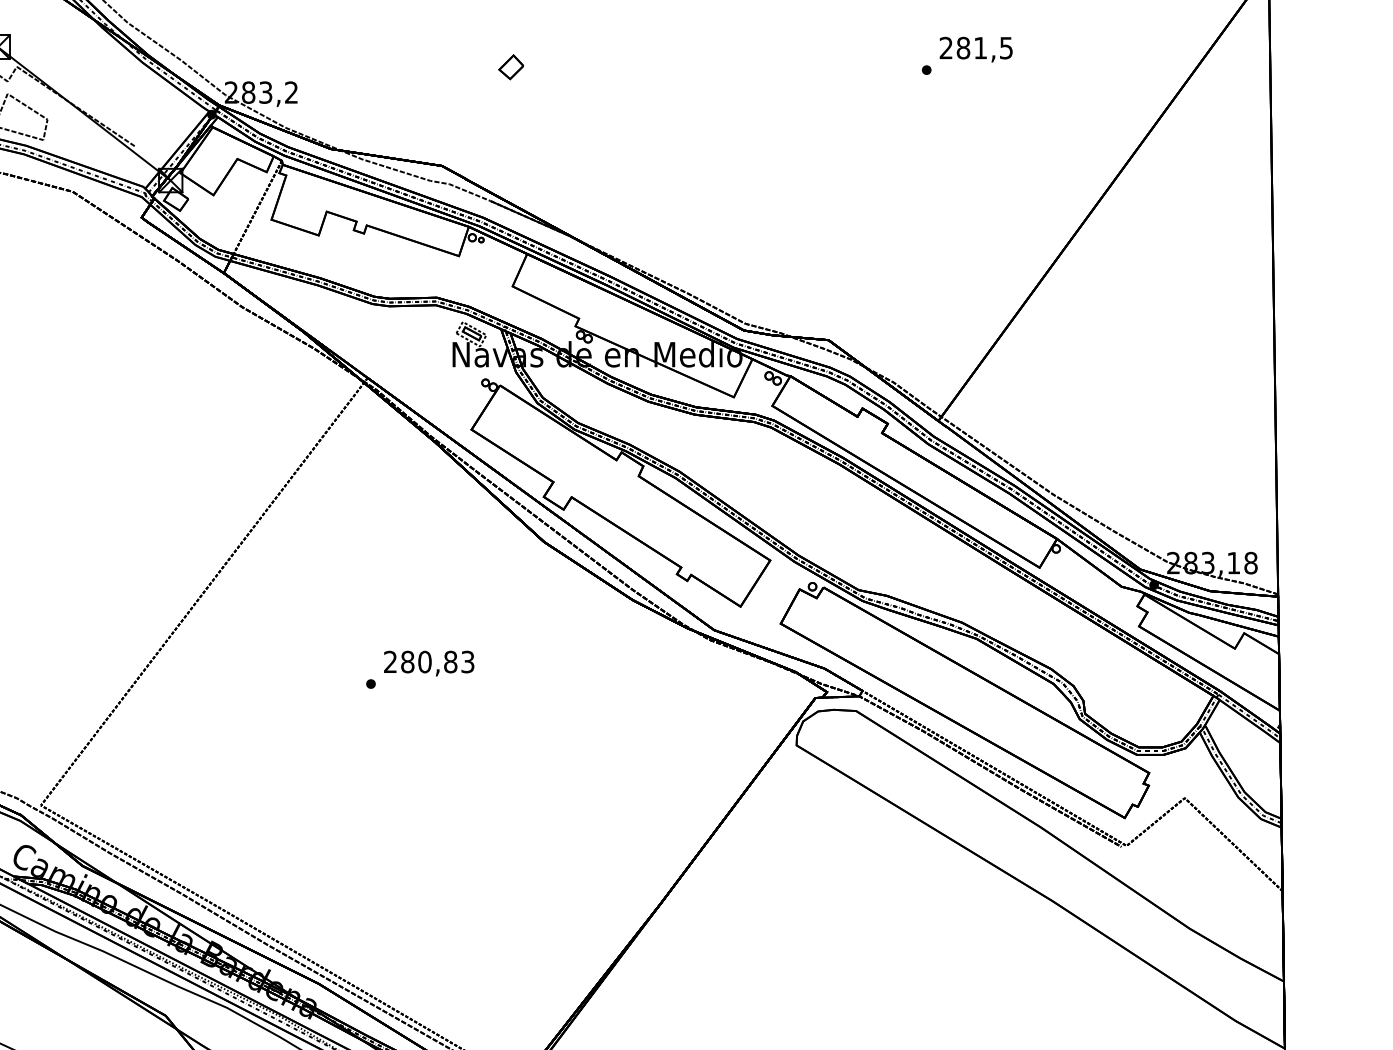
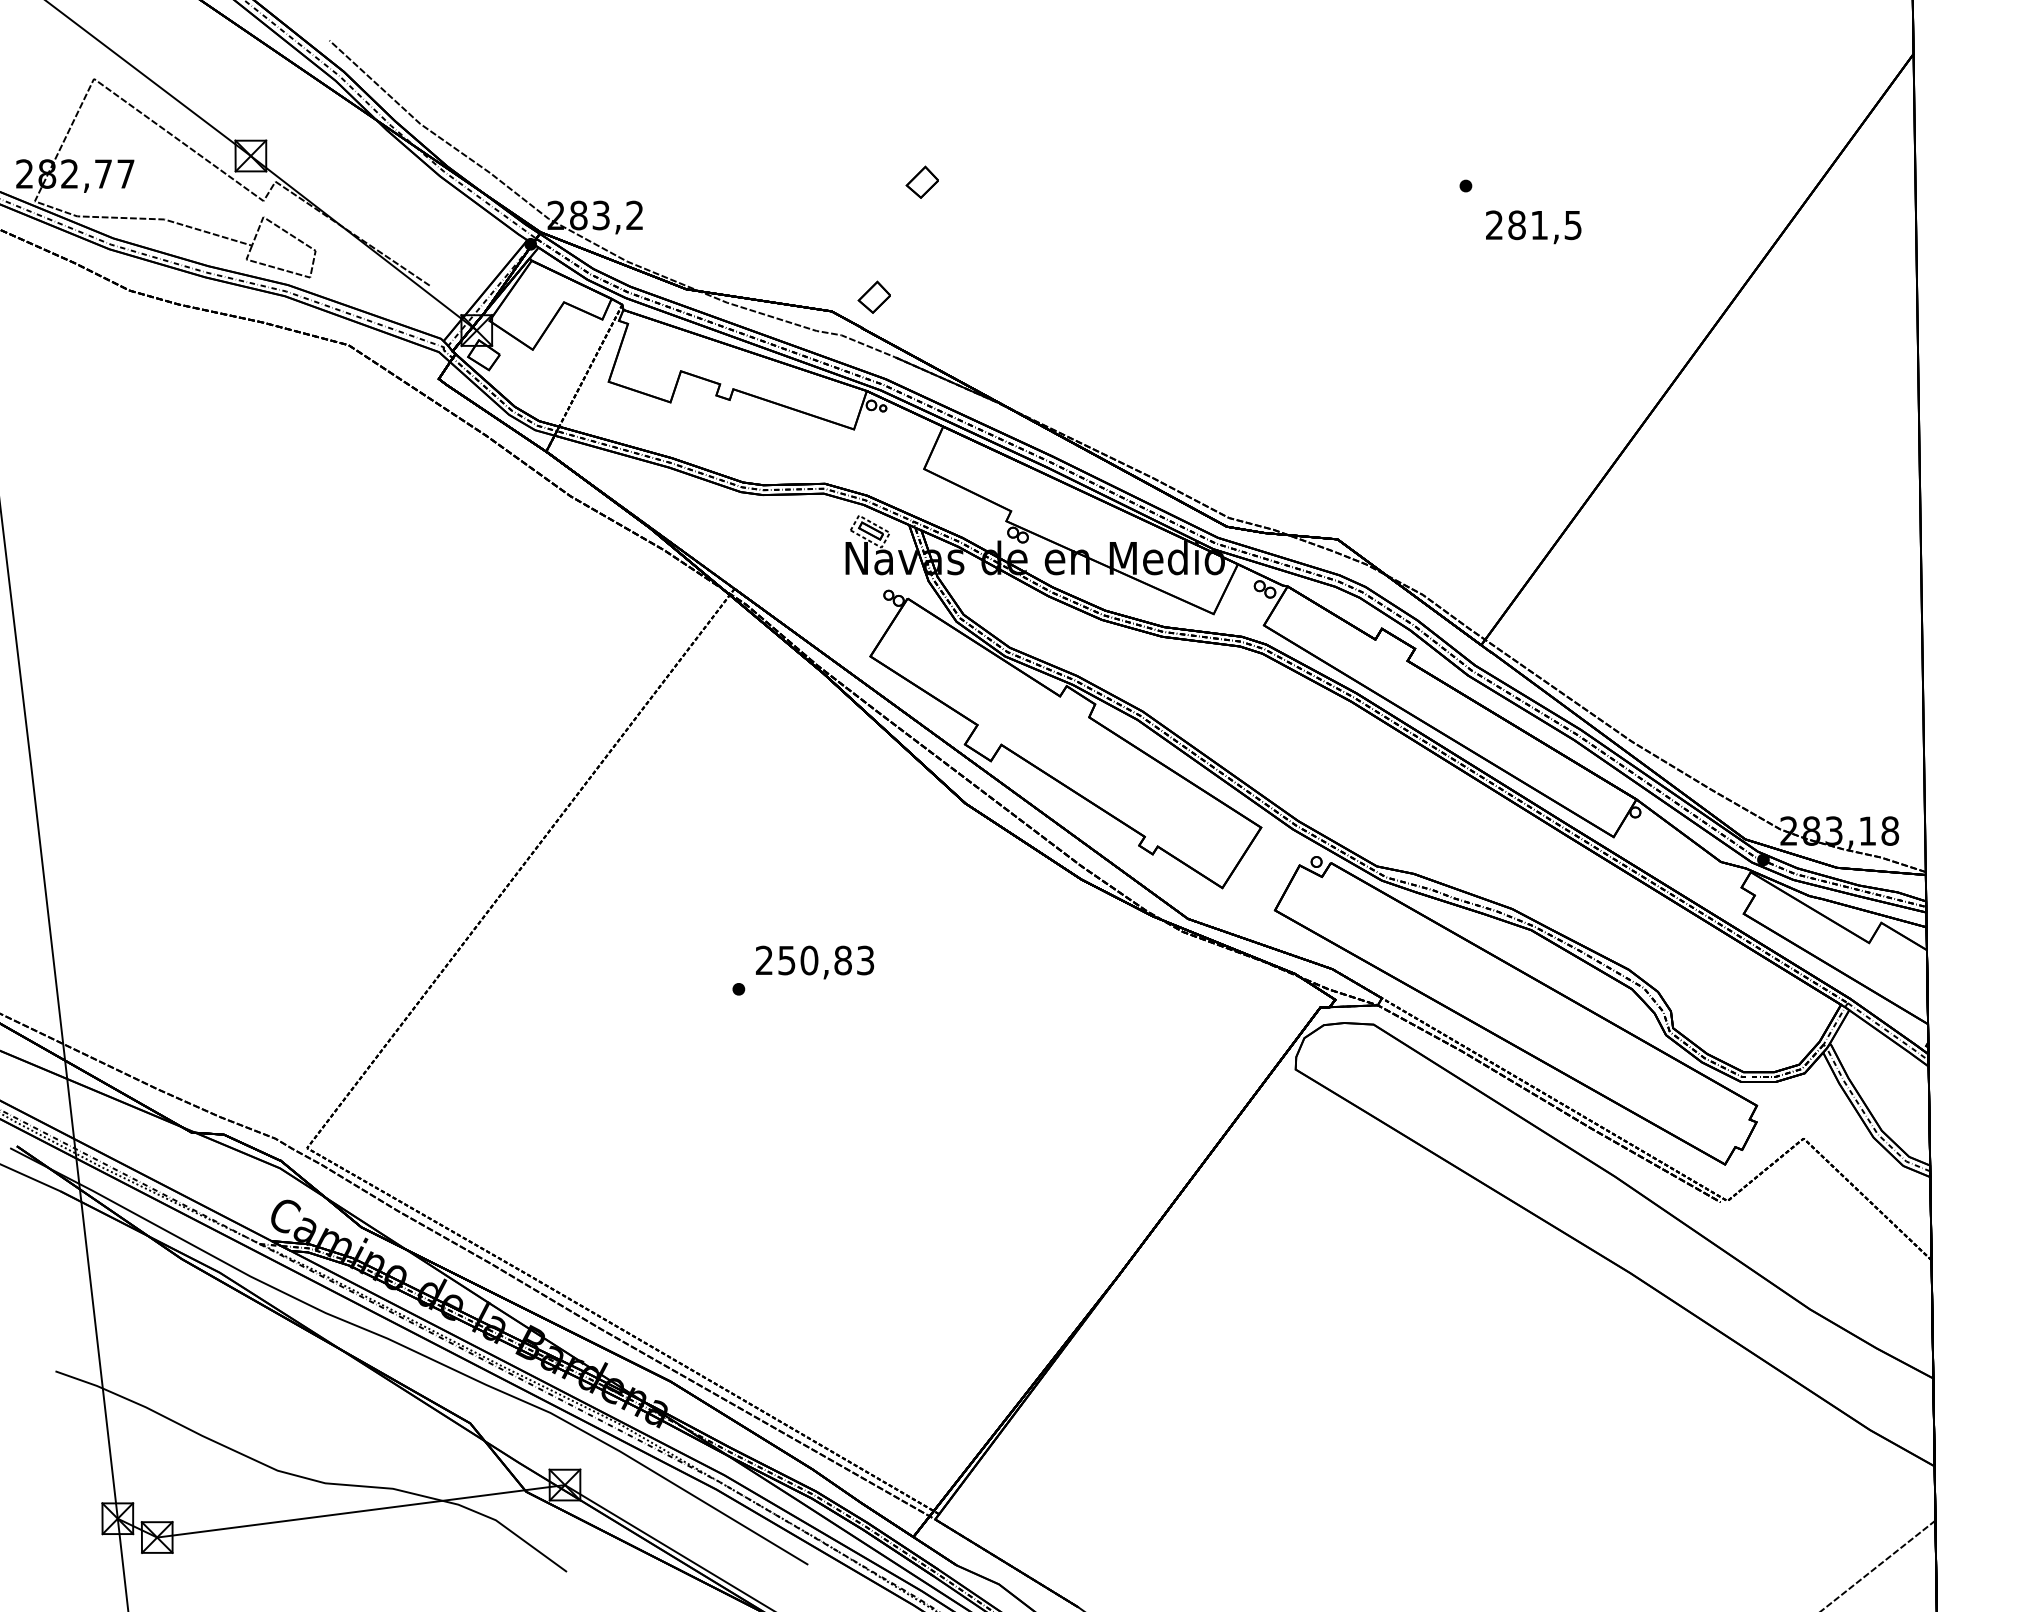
text: (976, 49) -> (1533, 227), moved
part: (473, 154) -> (873, 296), added
text: (407, 662) -> (786, 960), 280,83 -> 250,83

